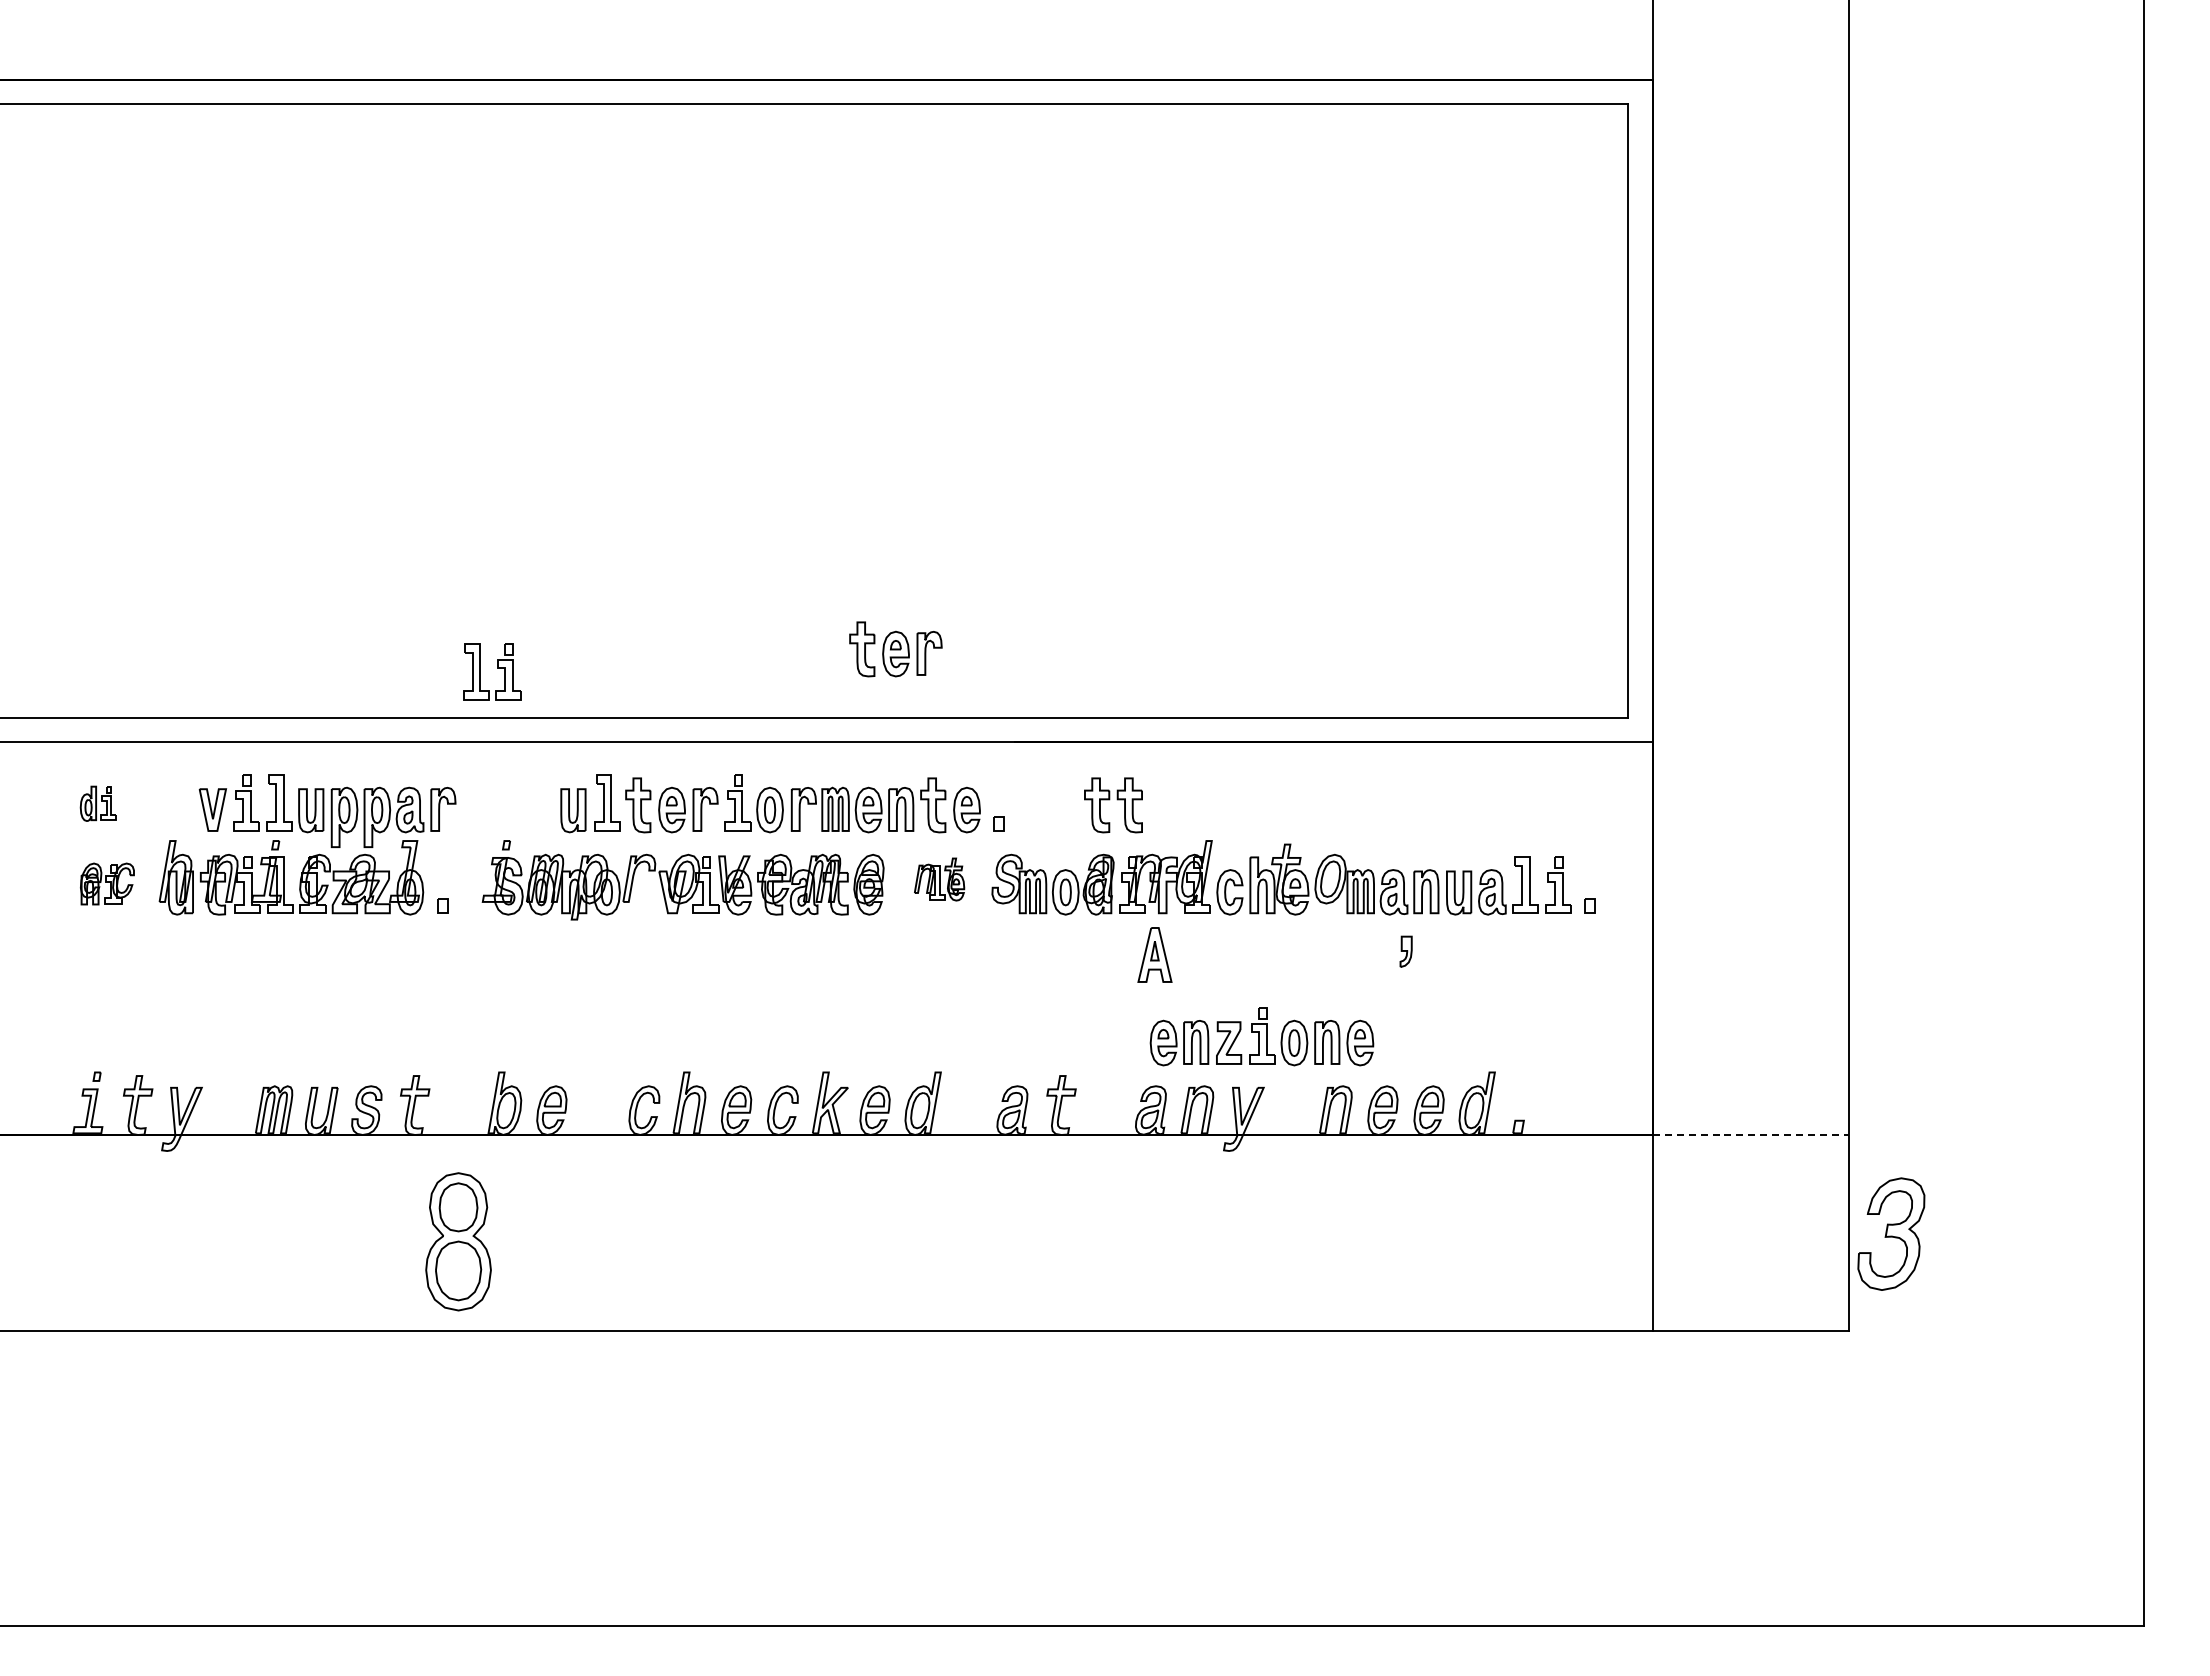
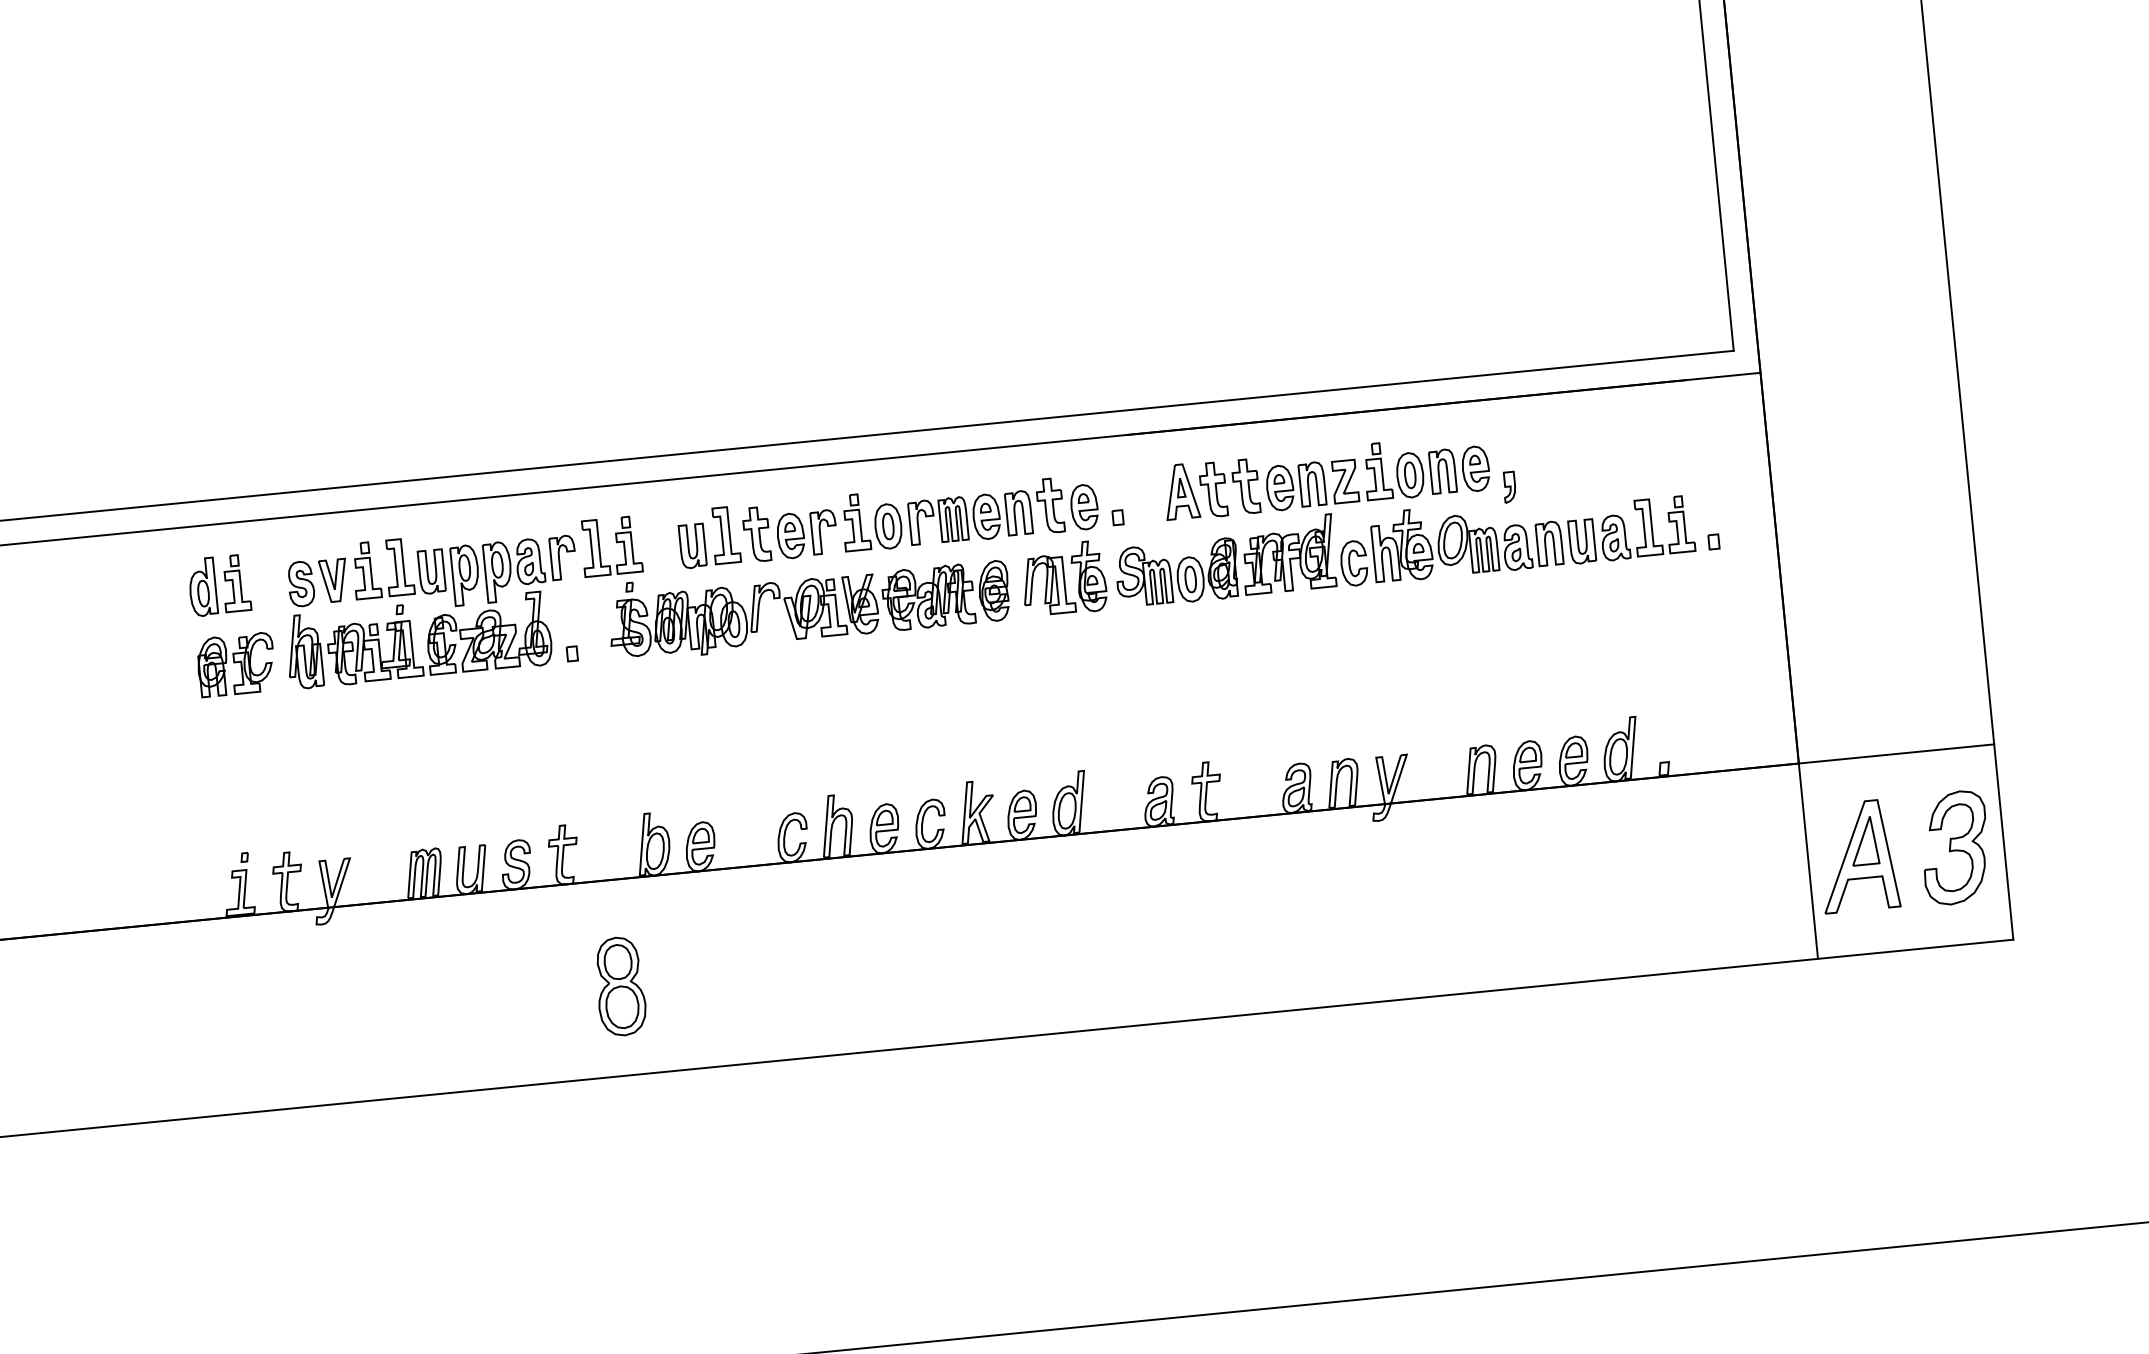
part: (895, 649) -> (997, 354), removed
part: (492, 671) -> (611, 545), moved
part: (98, 803) -> (219, 585), size x1.67
part: (180, 810) -> (301, 584), added
part: (939, 879) -> (1063, 578), size x1.67
part: (107, 883) -> (236, 664), size x1.43
part: (1405, 951) -> (1508, 487), moved
part: (1154, 954) -> (1180, 491), moved
part: (1261, 1036) -> (1376, 471), moved
line: (1751, 1134) -> (1896, 753), dashed -> solid
part: (1702, 1232) -> (1857, 855), added
part: (1891, 1233) -> (1955, 847), moved
part: (458, 1241) -> (620, 986), size x0.71

